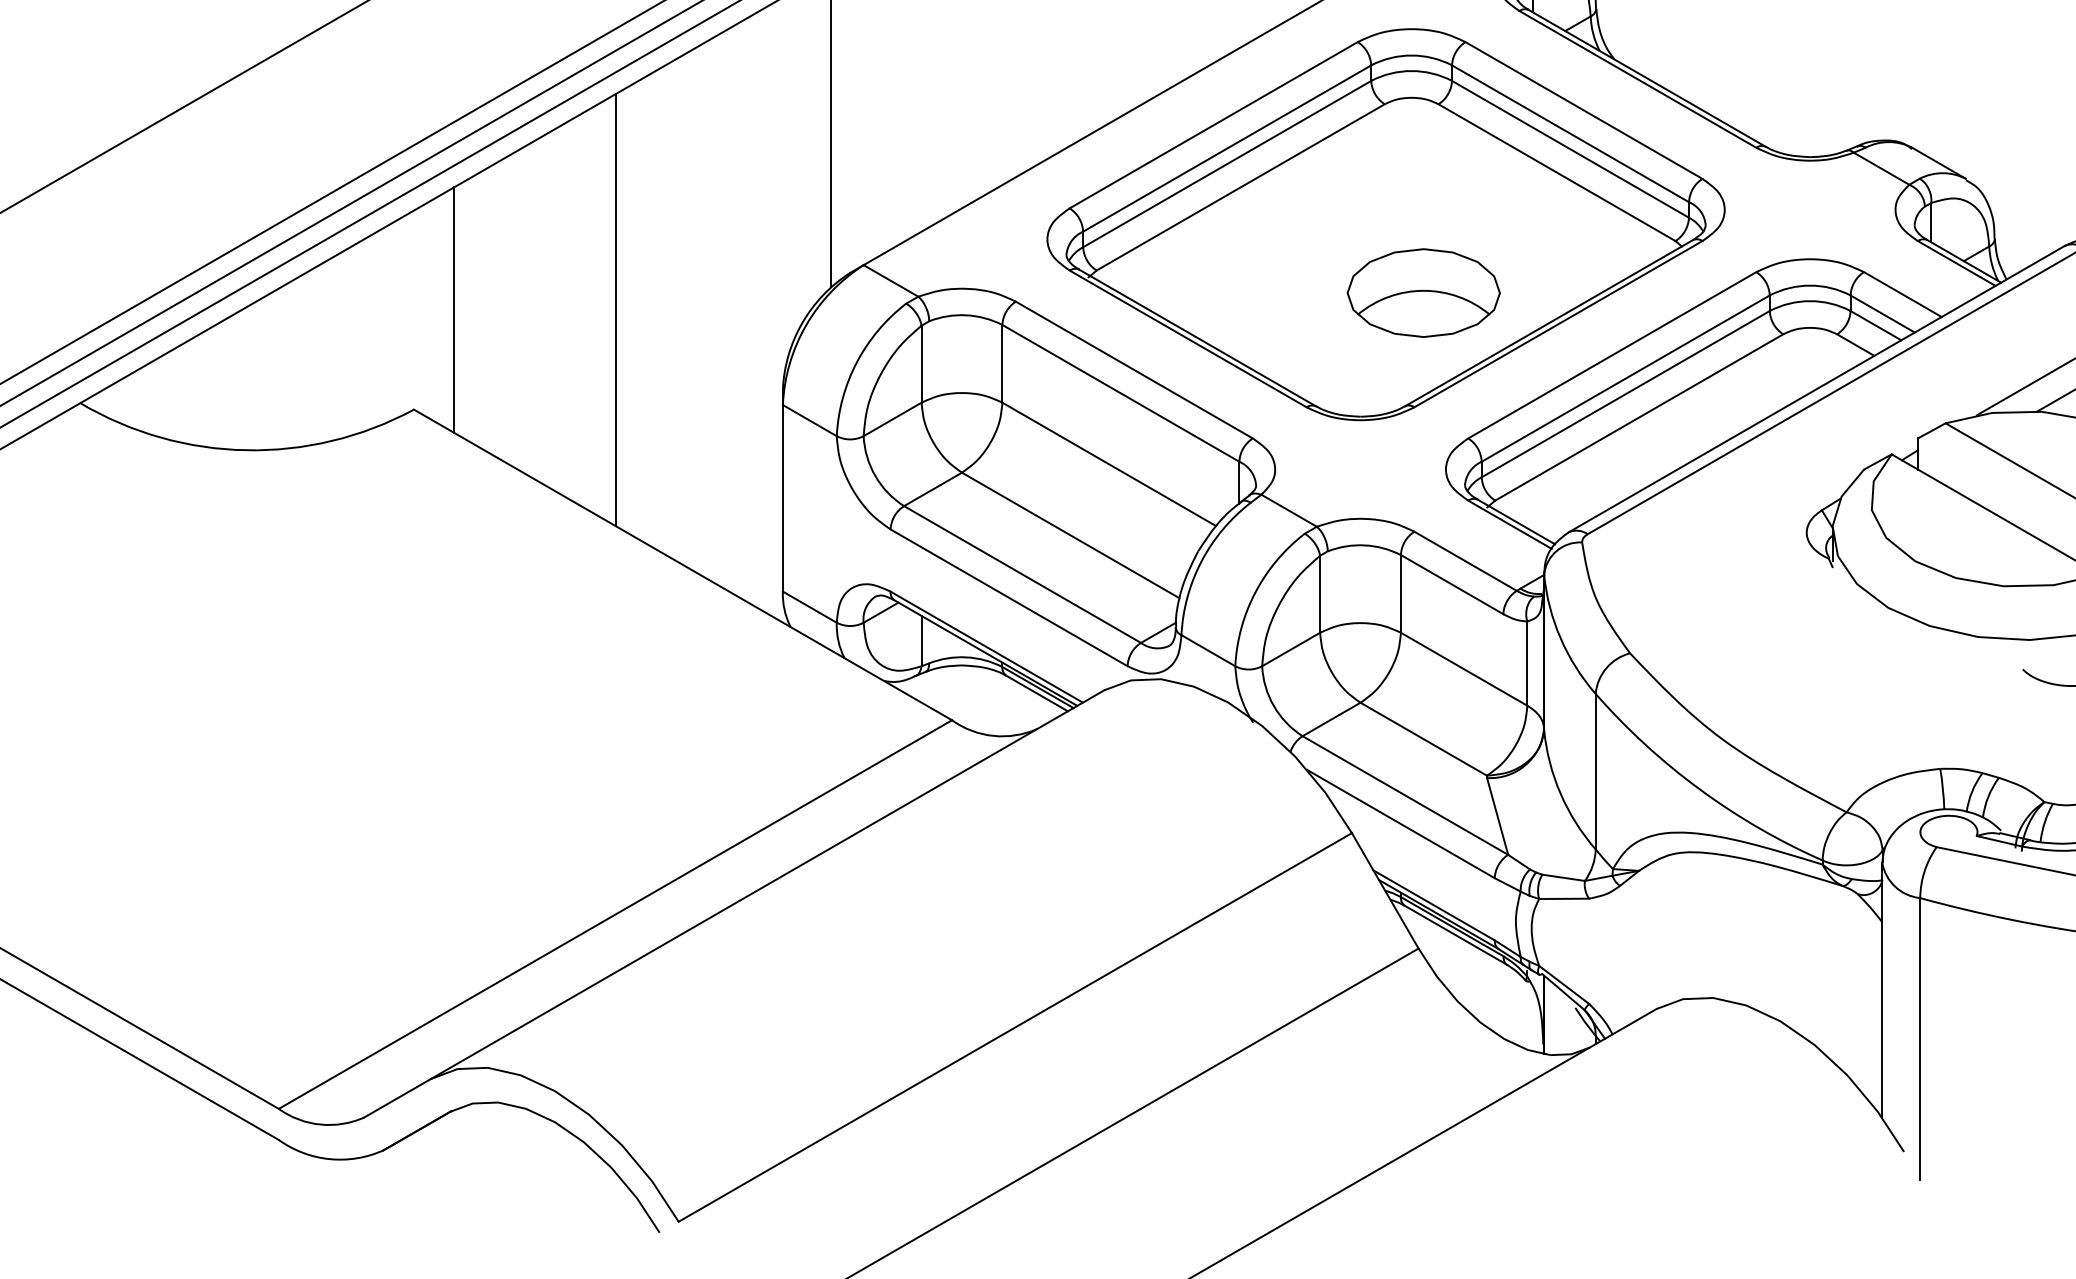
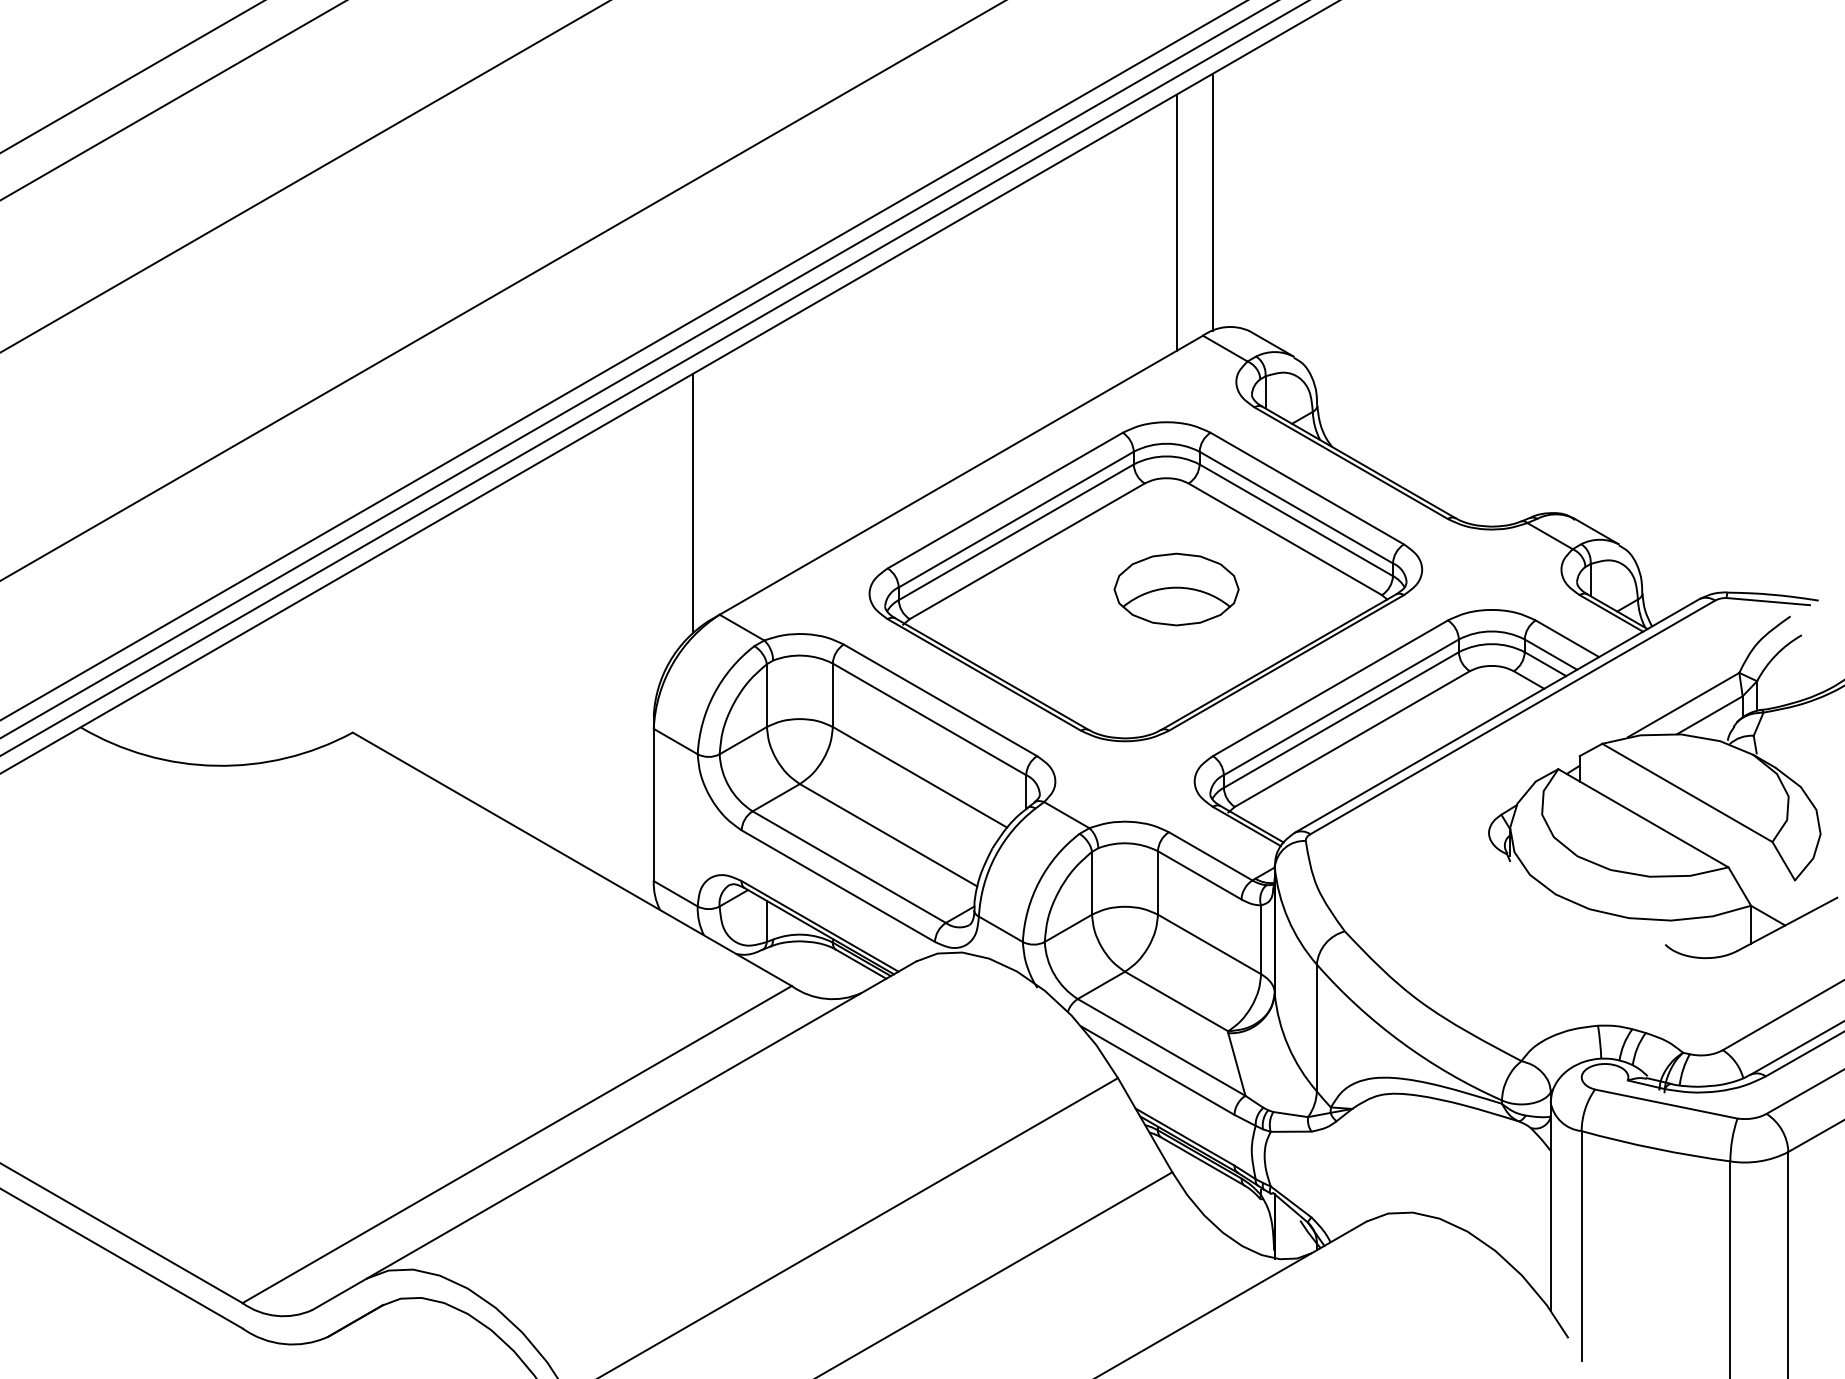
part: (1423, 293) -> (1176, 589), moved
line: (454, 310) -> (385, 651), removed
line: (615, 310) -> (517, 651), removed

